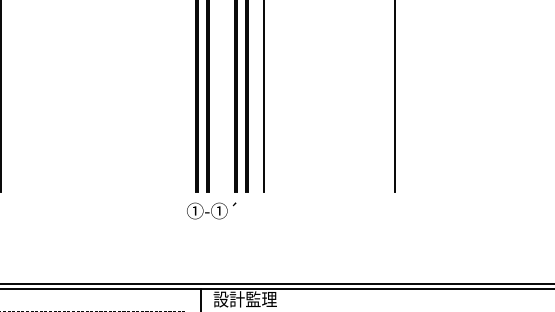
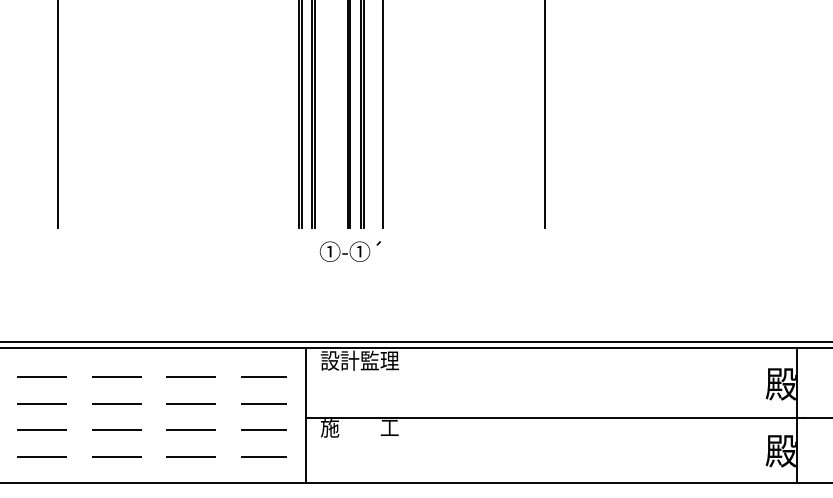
text: (210, 210) -> (349, 251), moved

